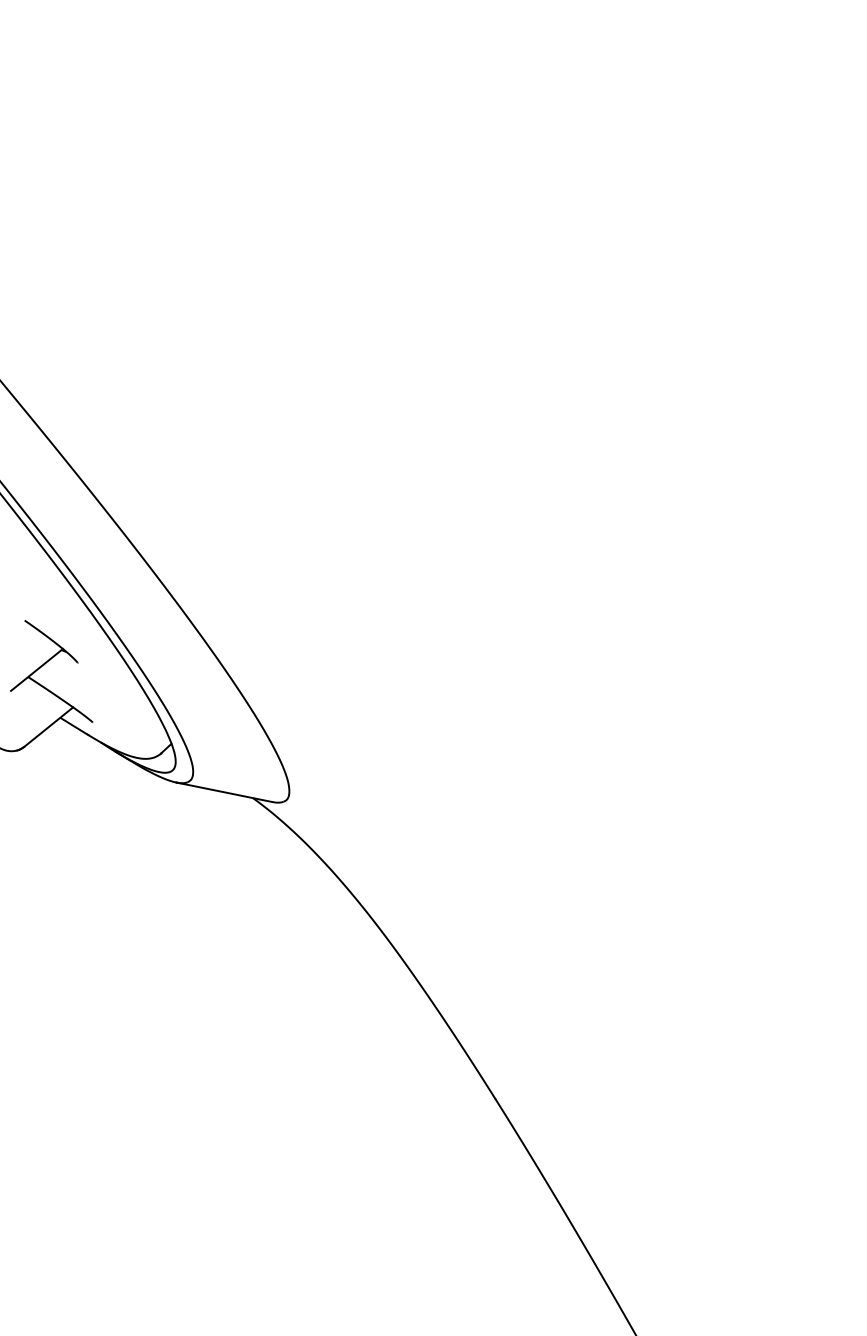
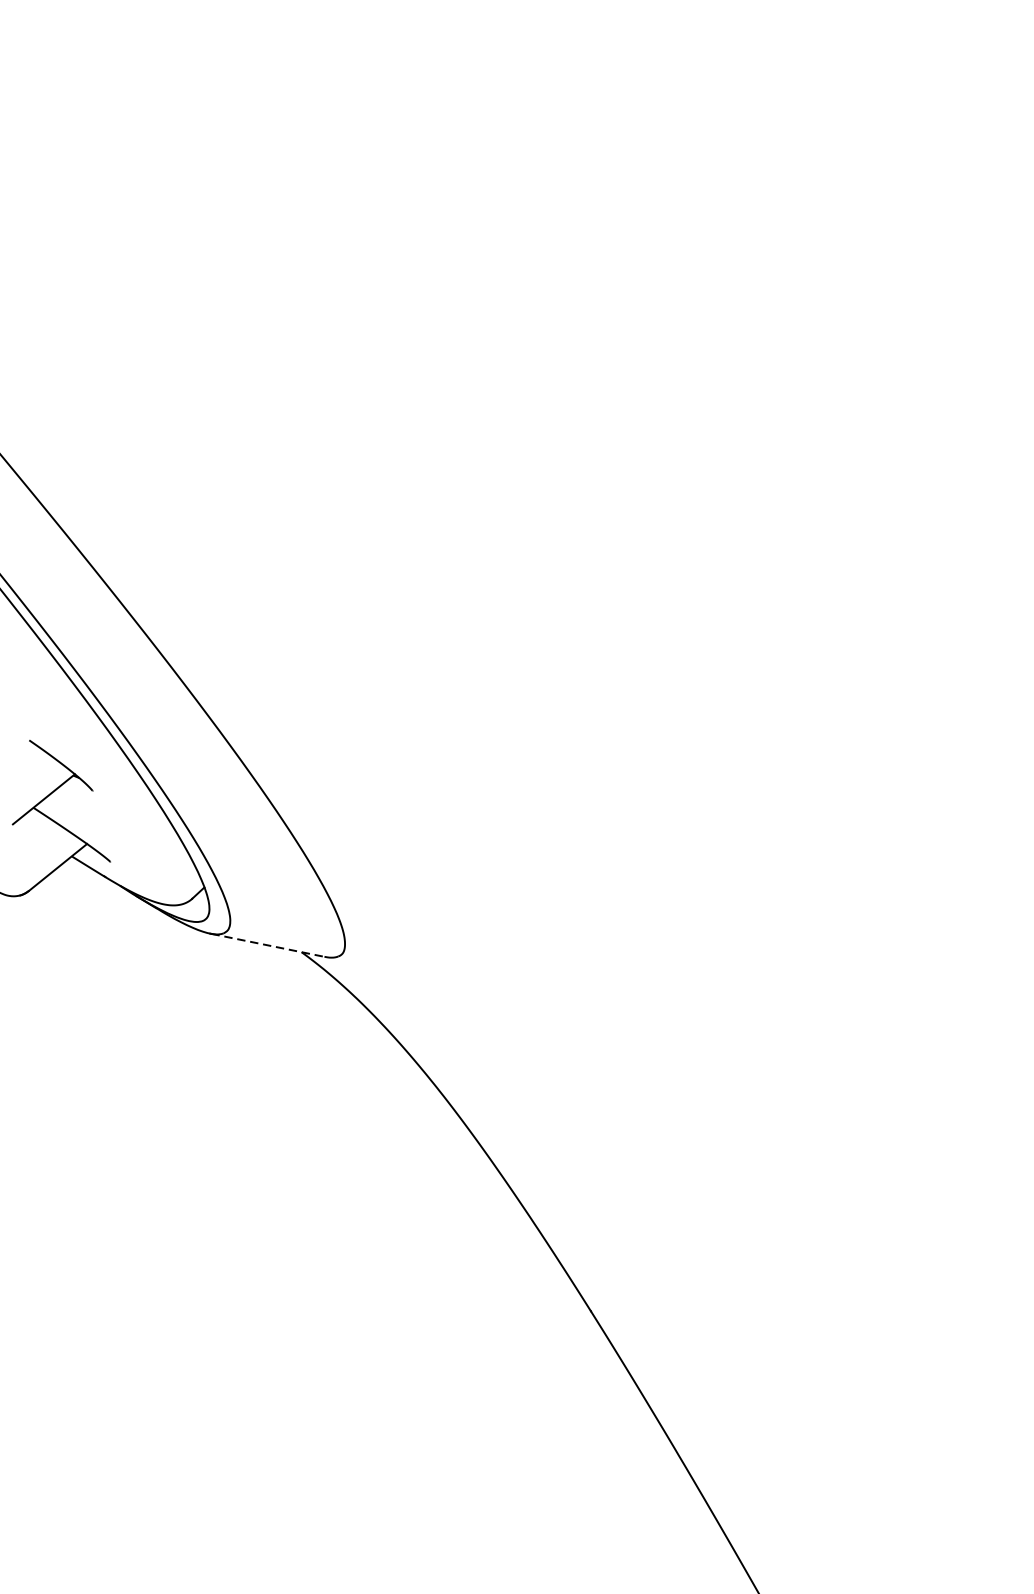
line: (225, 792) -> (268, 945), solid -> dashed

